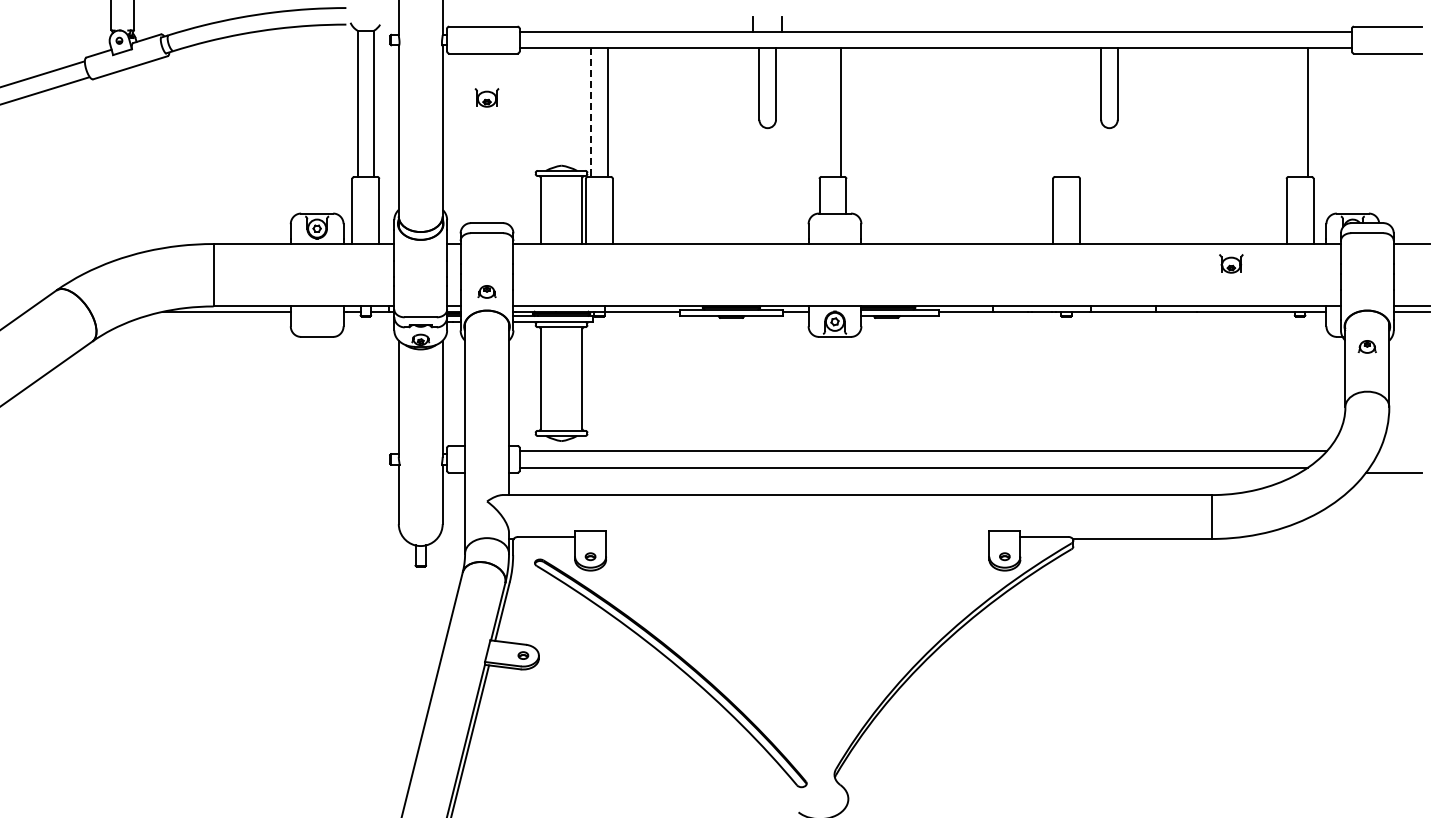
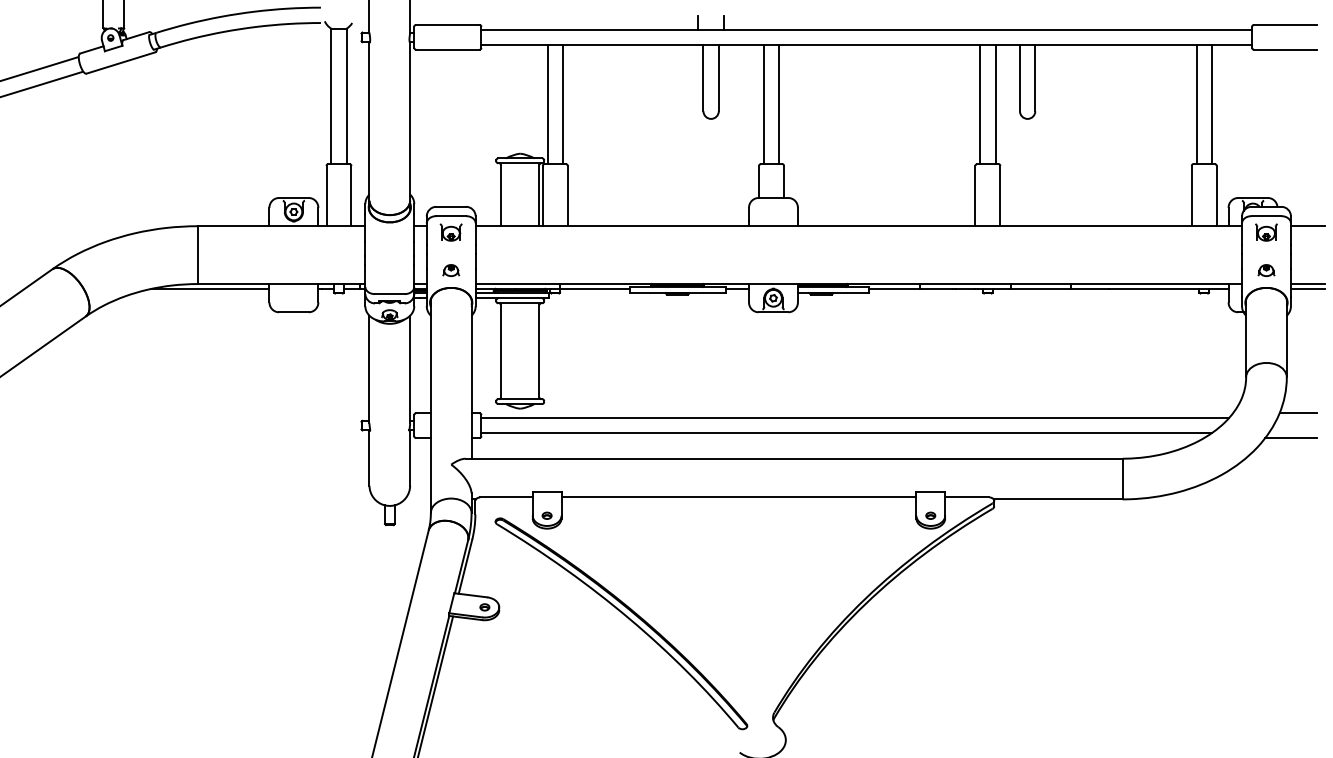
part: (486, 97) -> (450, 232), moved
line: (824, 112) -> (763, 104), added
line: (1058, 112) -> (980, 104), added
line: (1074, 112) -> (995, 104), added
line: (1291, 112) -> (1196, 104), added
line: (591, 113) -> (547, 105), dashed -> solid
part: (1231, 263) -> (1266, 232), moved
part: (1366, 346) -> (1265, 270), moved
line: (1401, 445) -> (1298, 412), added
line: (797, 536) -> (738, 497), added

